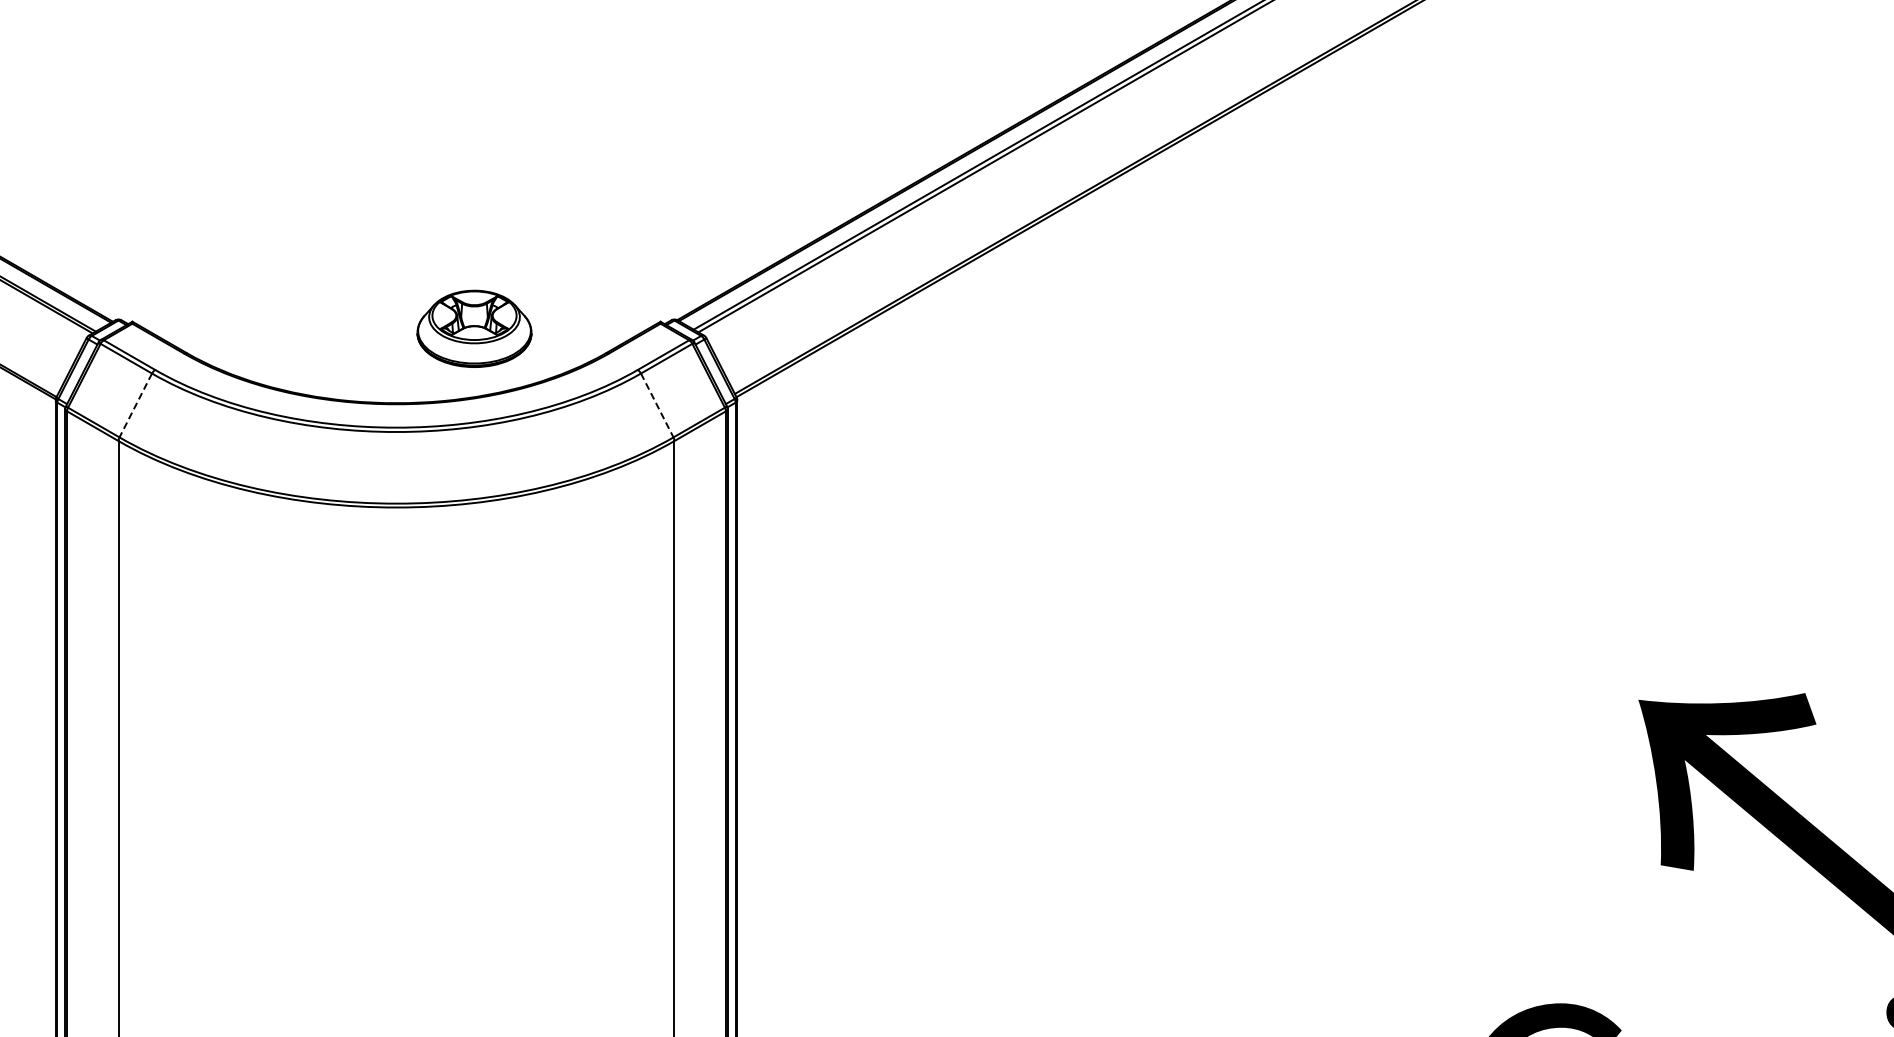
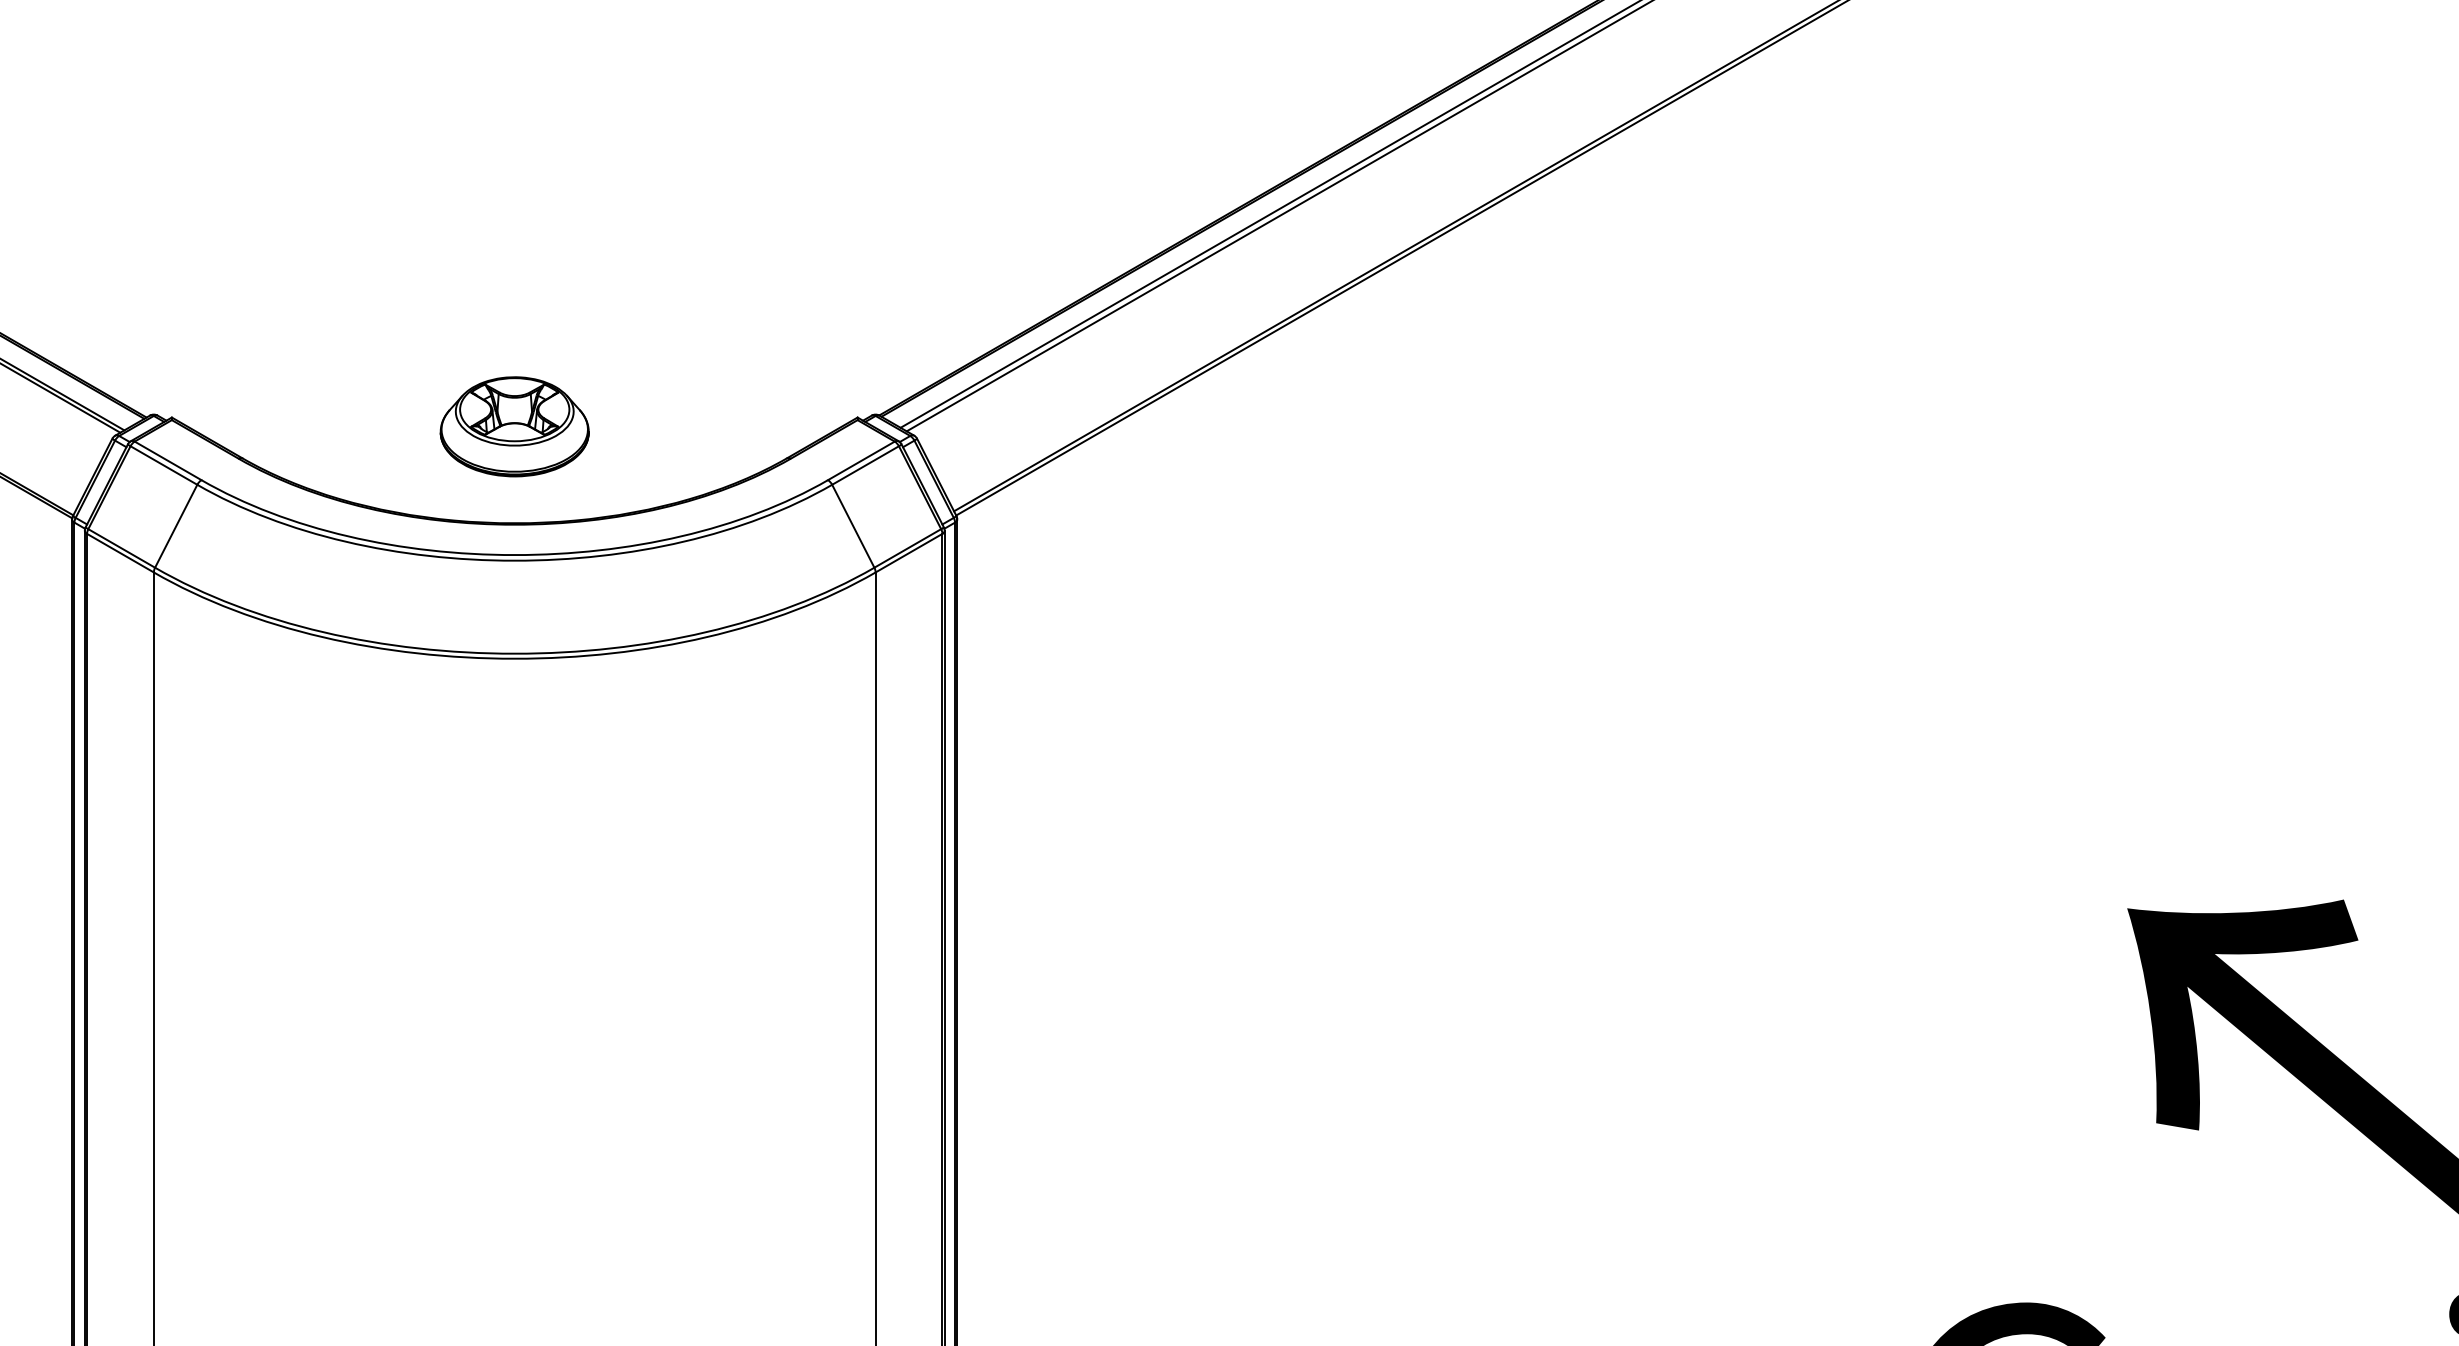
part: (474, 328) -> (514, 426), moved
line: (135, 405) -> (175, 526), dashed -> solid
line: (657, 405) -> (853, 526), dashed -> solid

